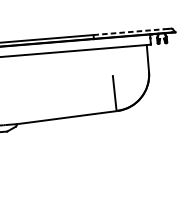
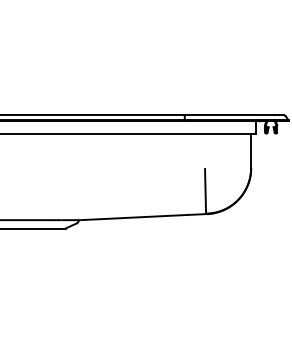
line: (129, 32) -> (230, 115), dashed -> solid

